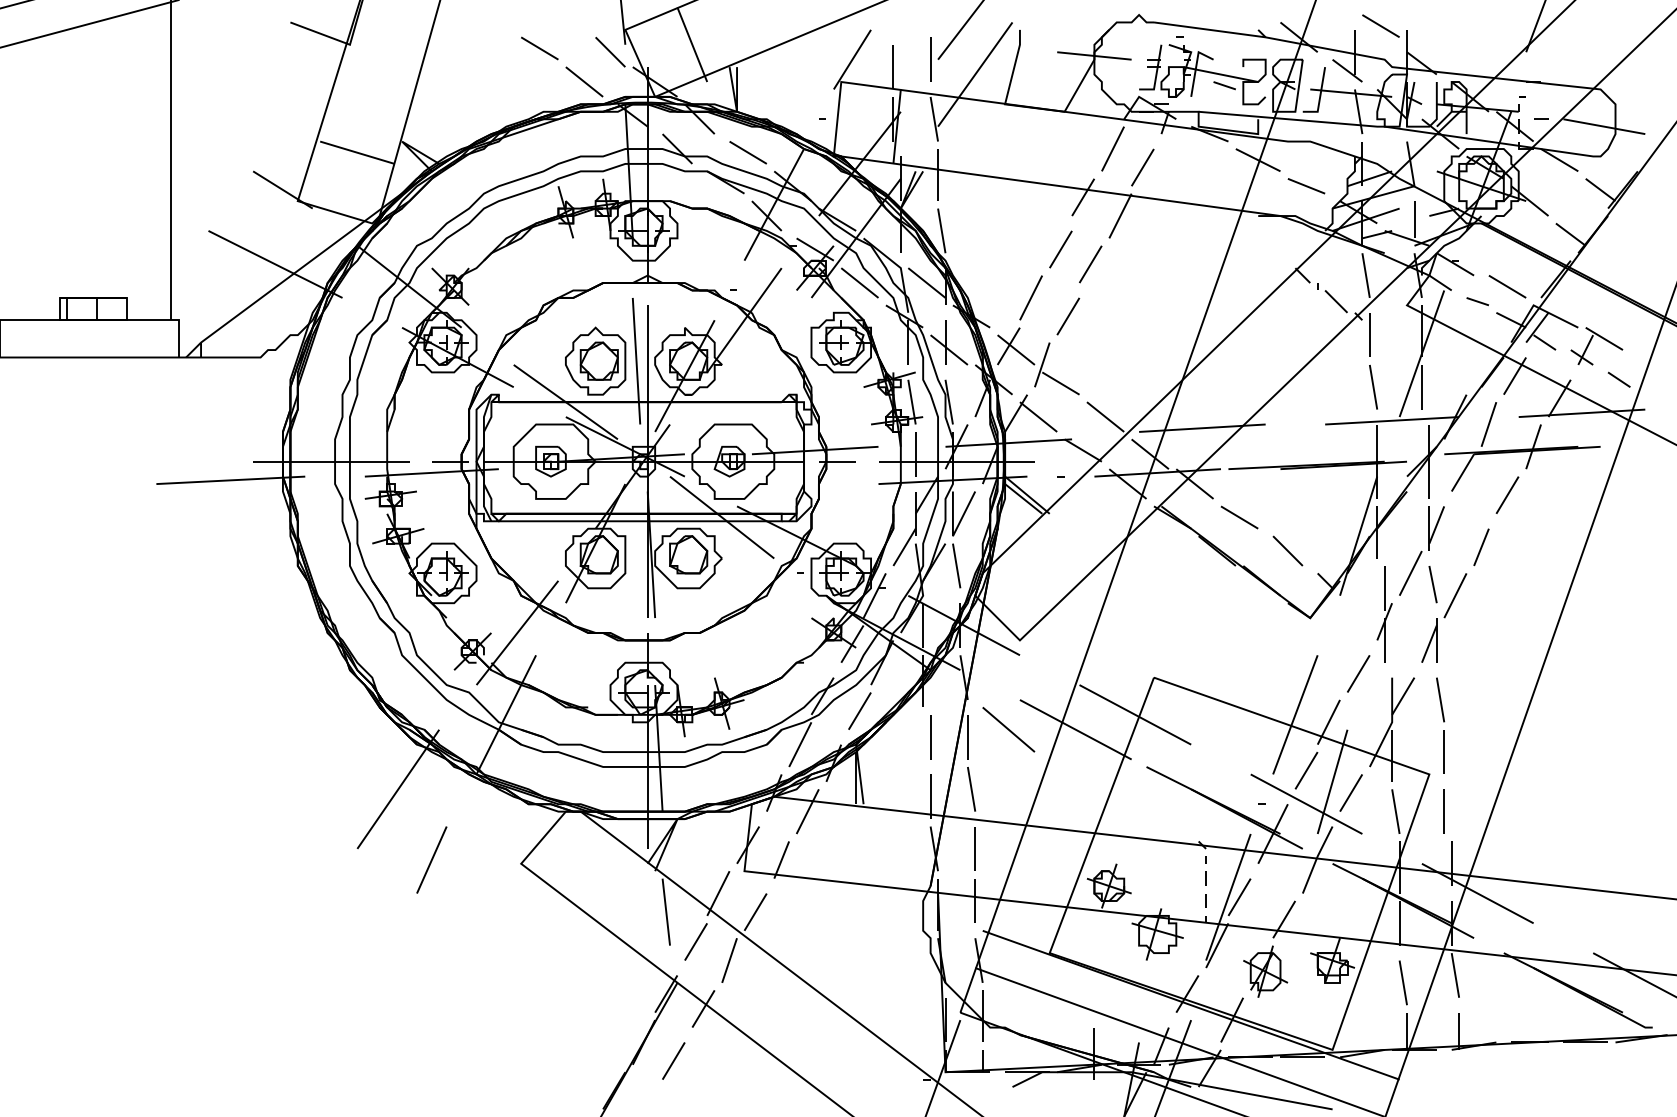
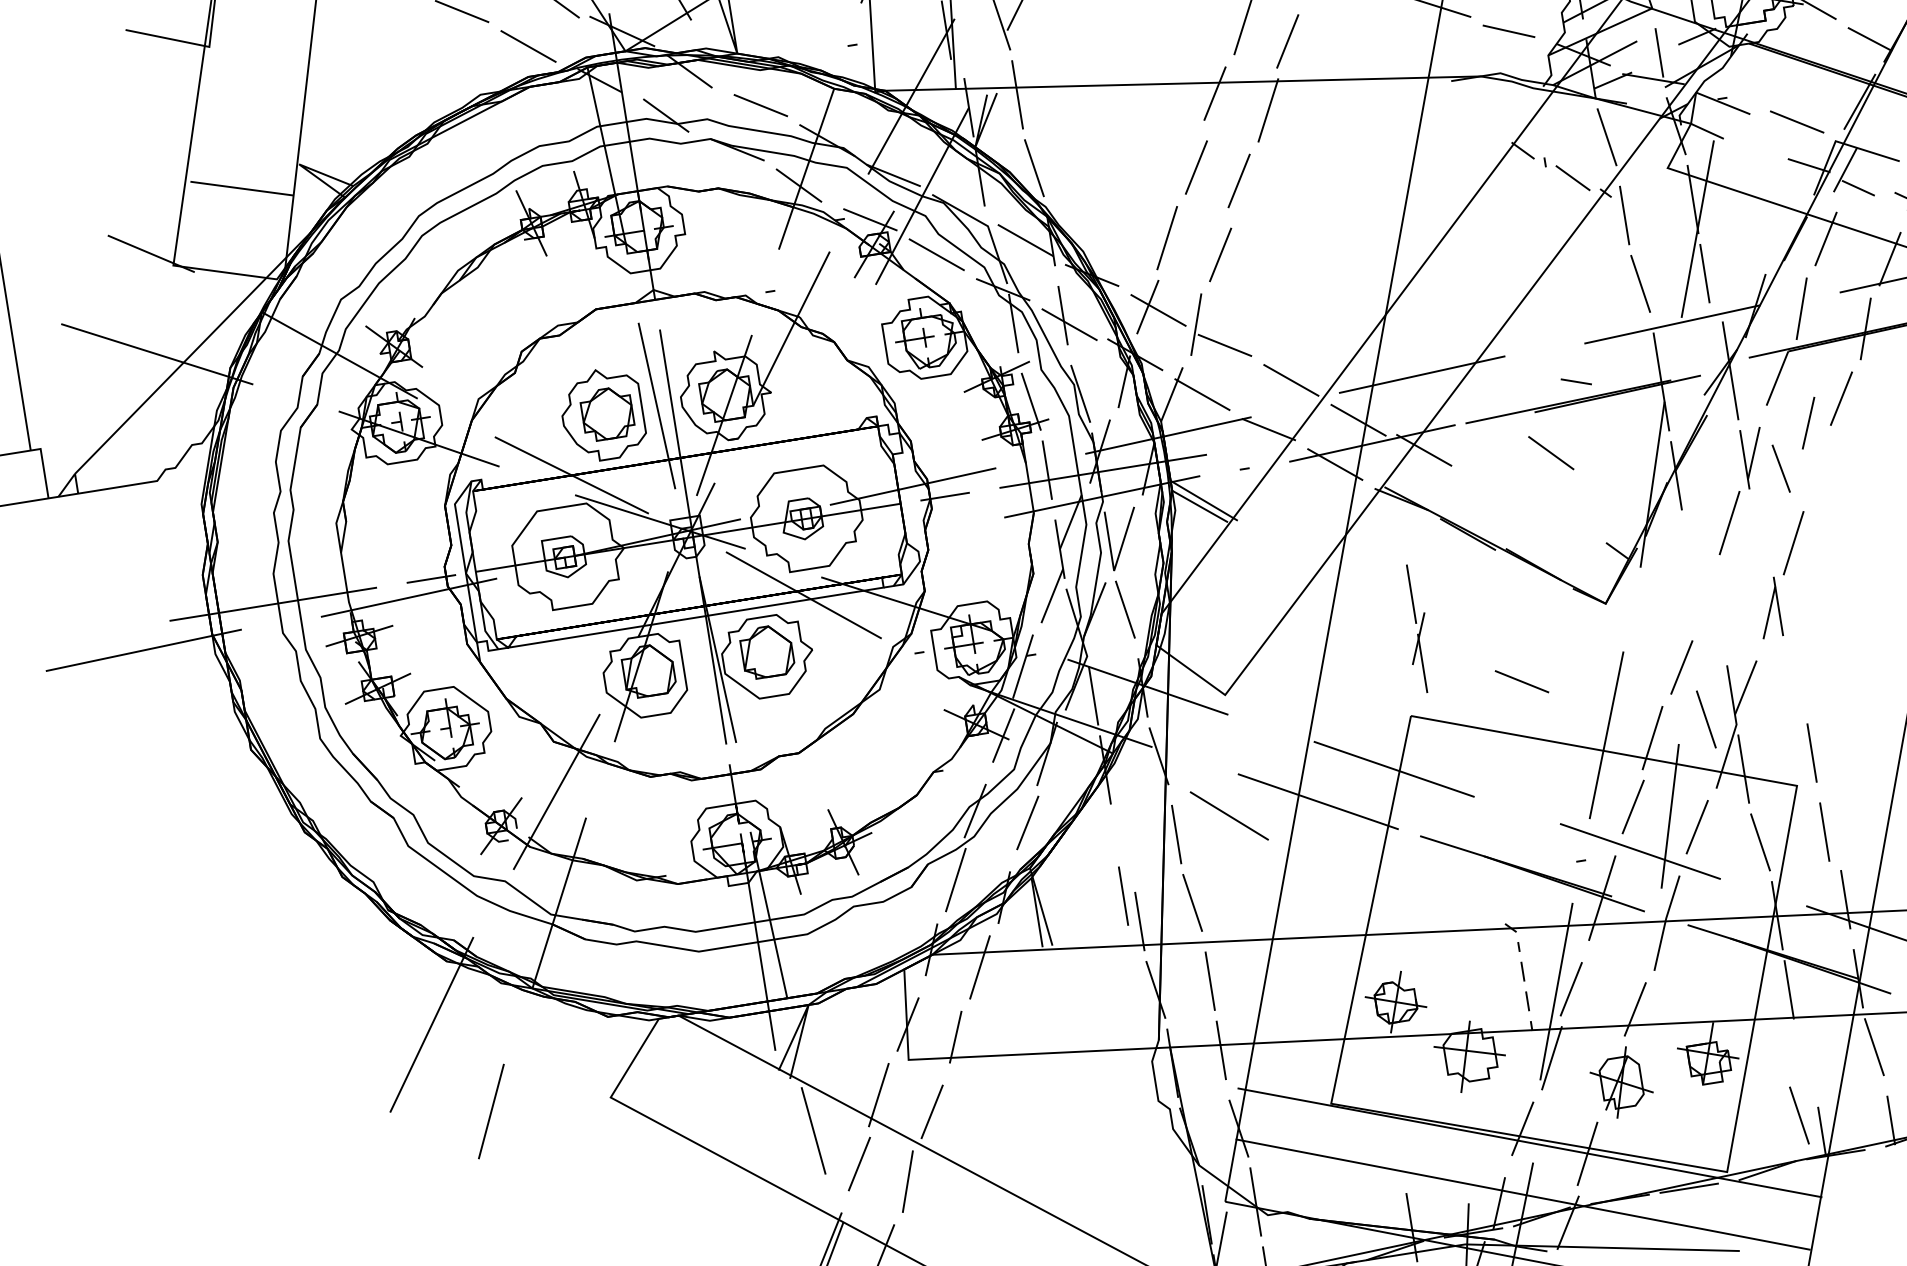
line: (1477, 301) -> (1575, 381), moved
line: (1239, 517) -> (1521, 681), moved
line: (1481, 547) -> (1808, 423), moved
line: (1287, 550) -> (1550, 452), moved
line: (1432, 584) -> (1780, 468), moved
part: (1384, 614) -> (1416, 629), moved
line: (1440, 699) -> (1706, 718), moved
line: (930, 737) -> (1123, 896), moved
line: (1402, 982) -> (1798, 1115), moved

